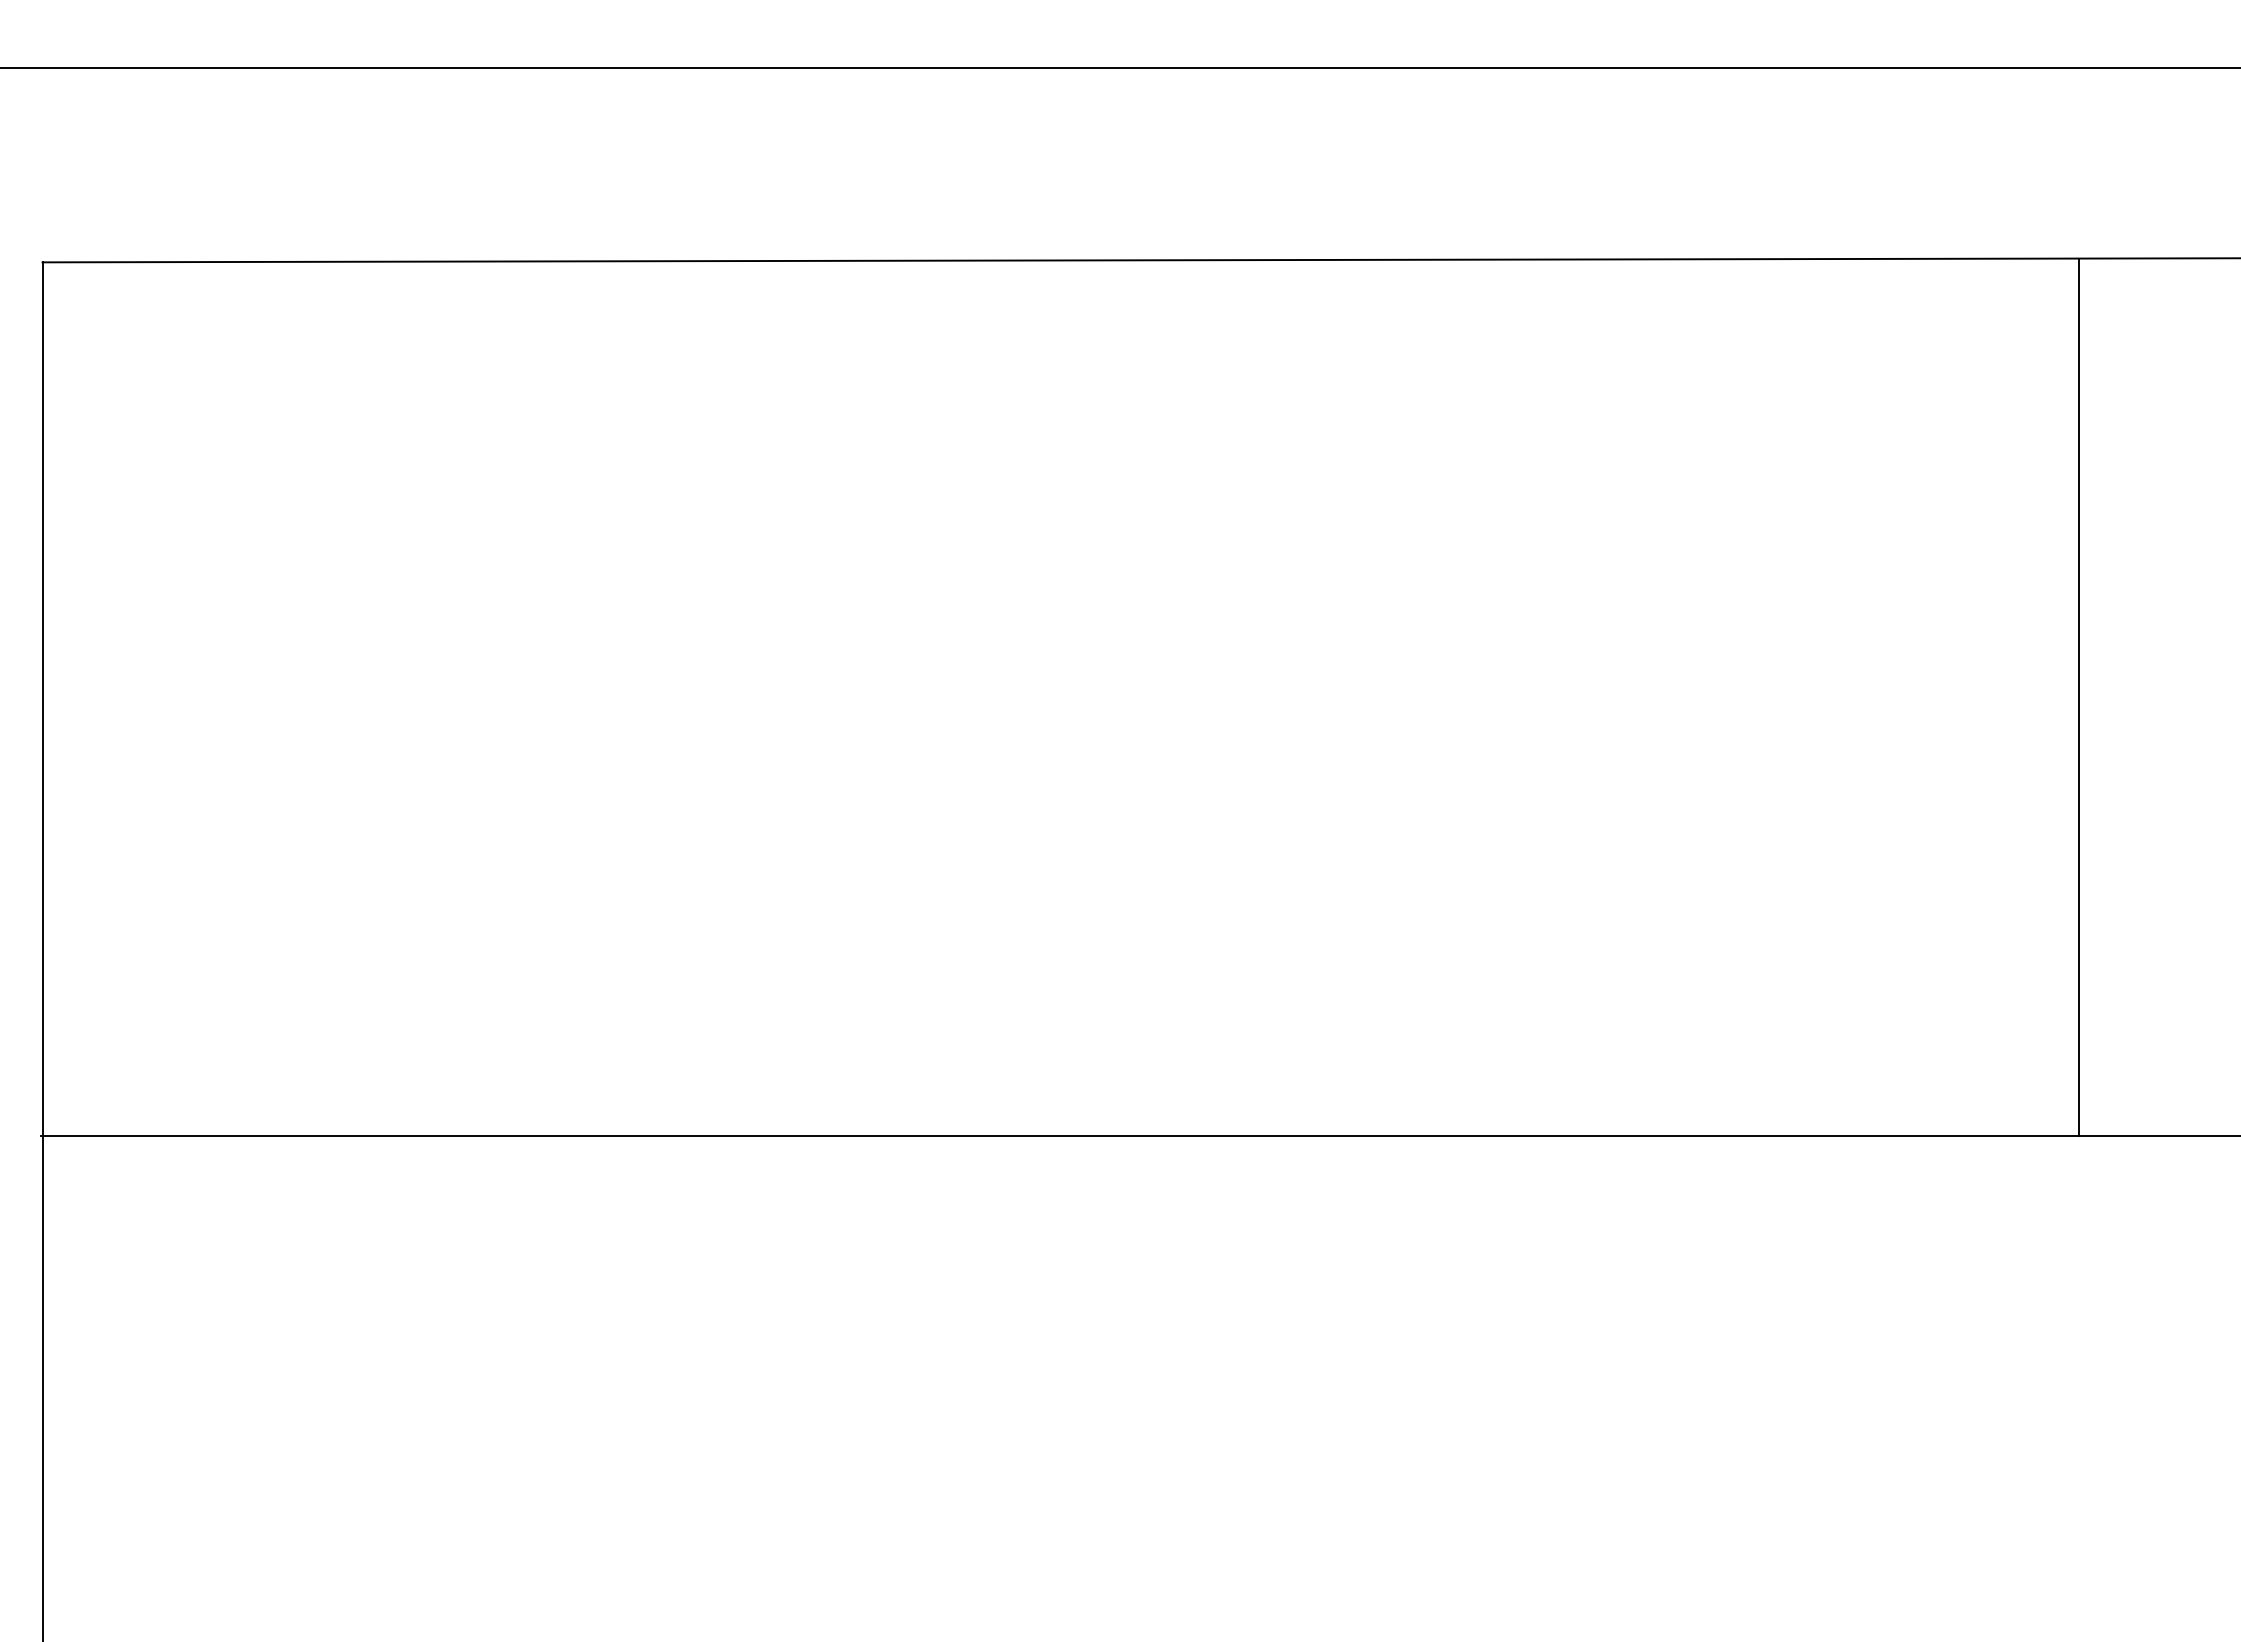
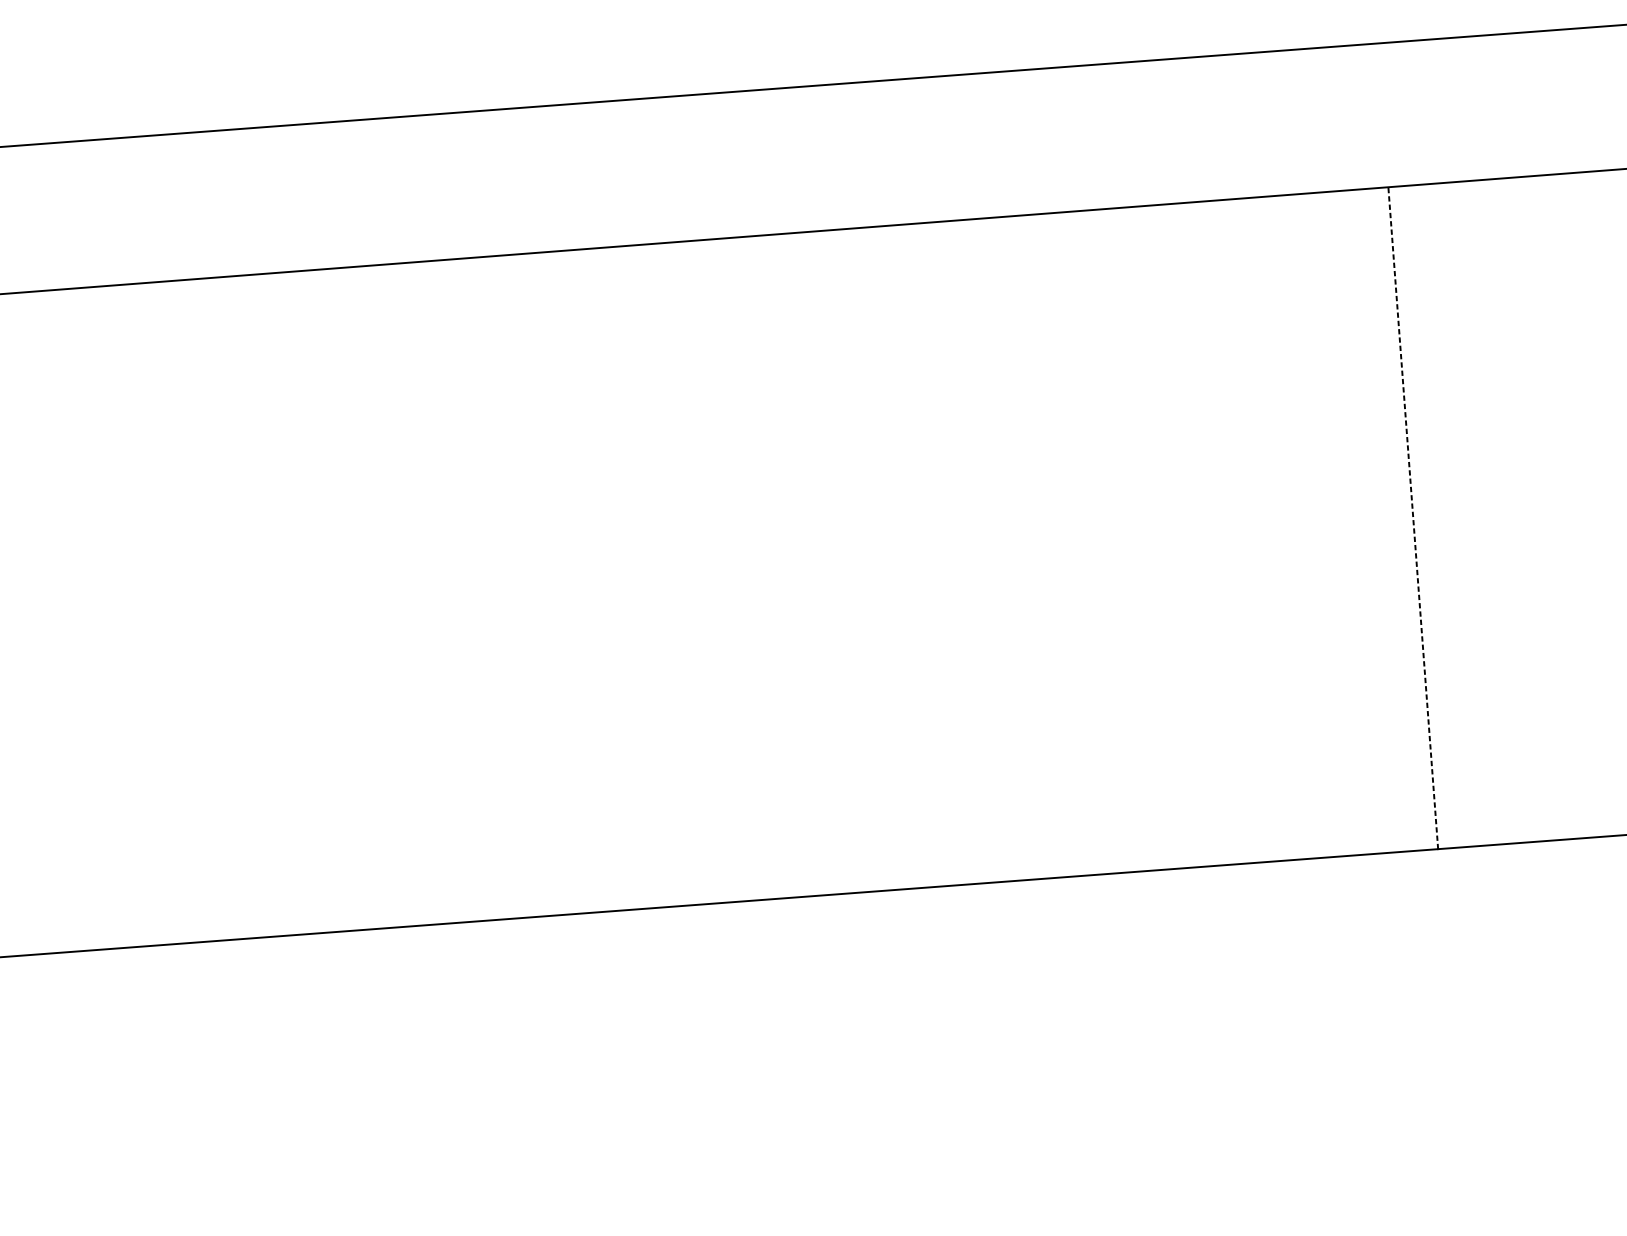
line: (2079, 696) -> (1413, 517), solid -> dashed

